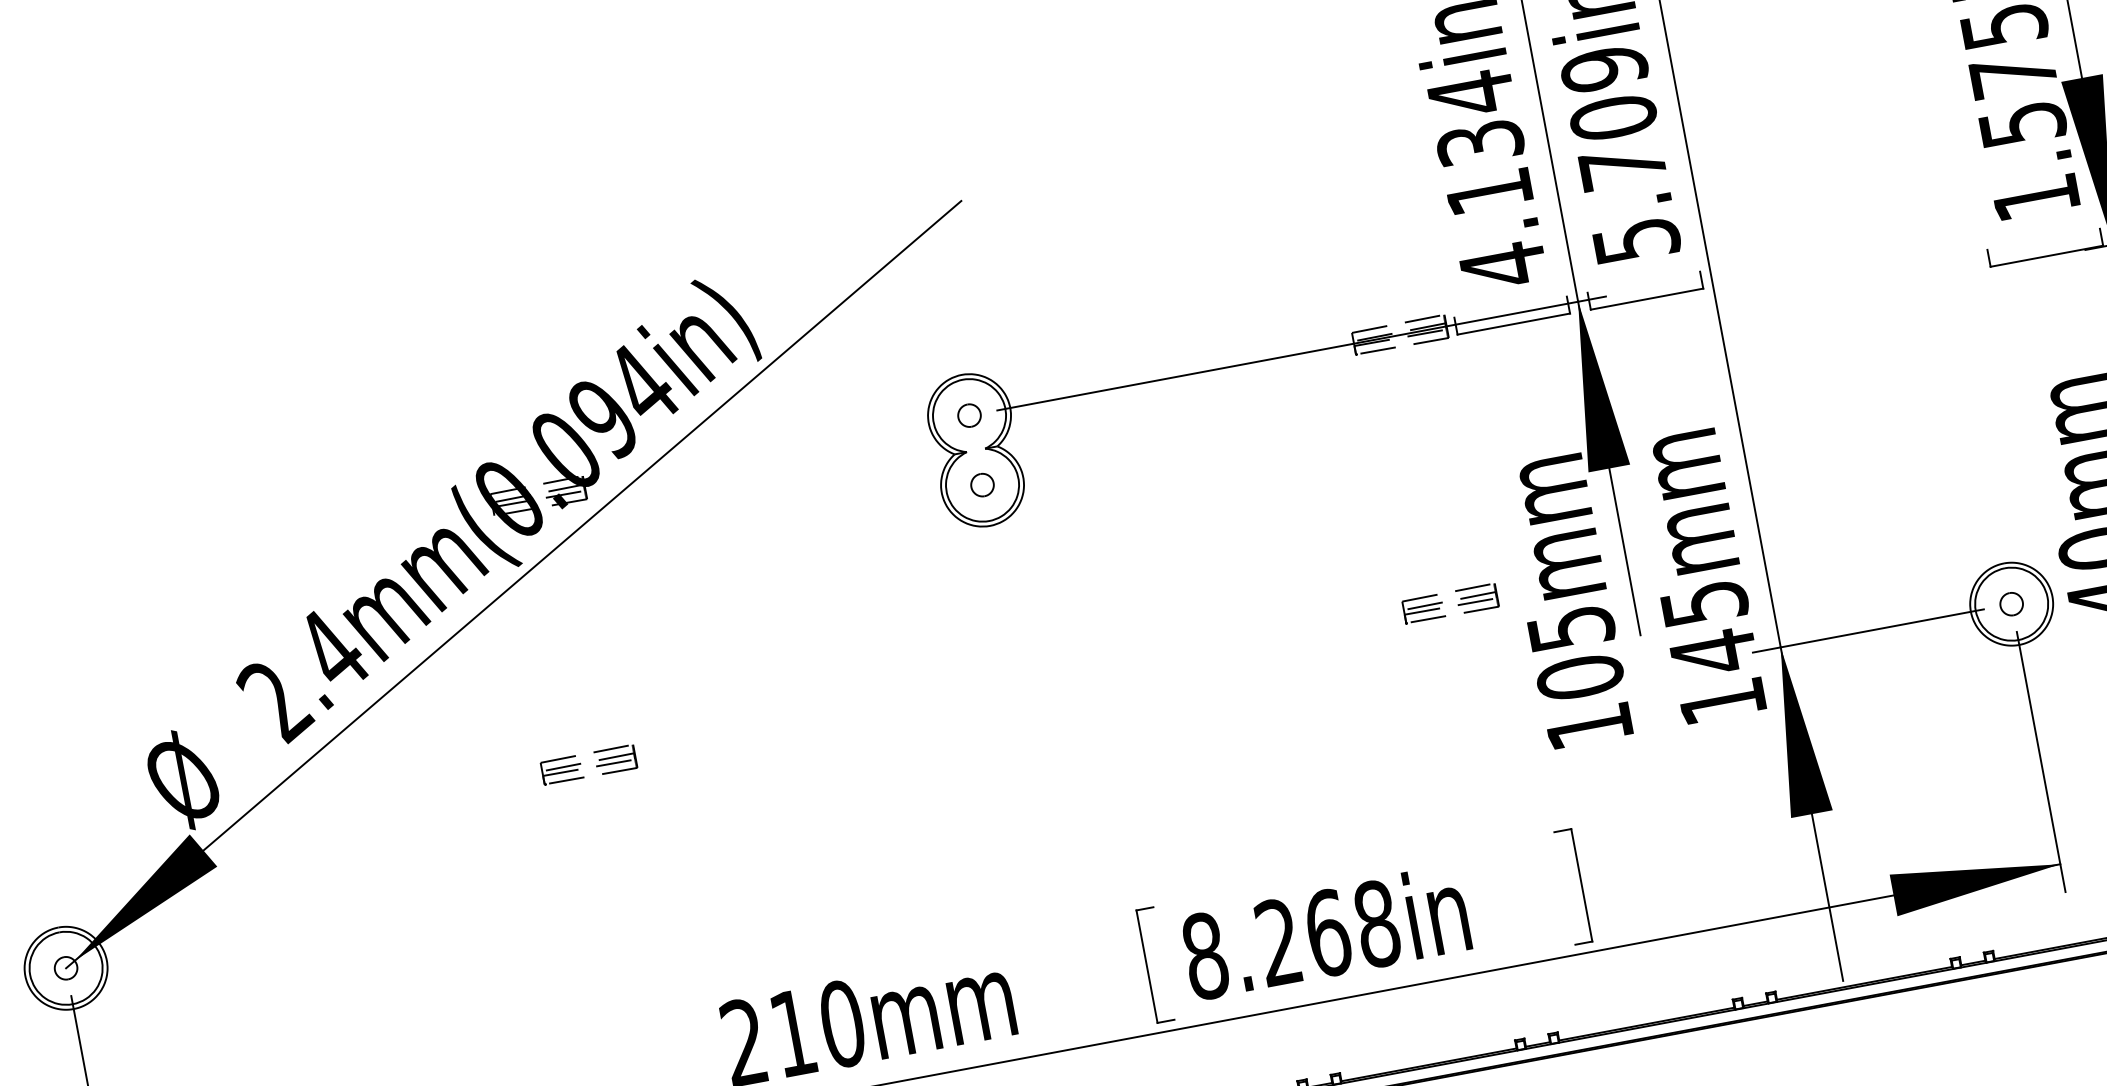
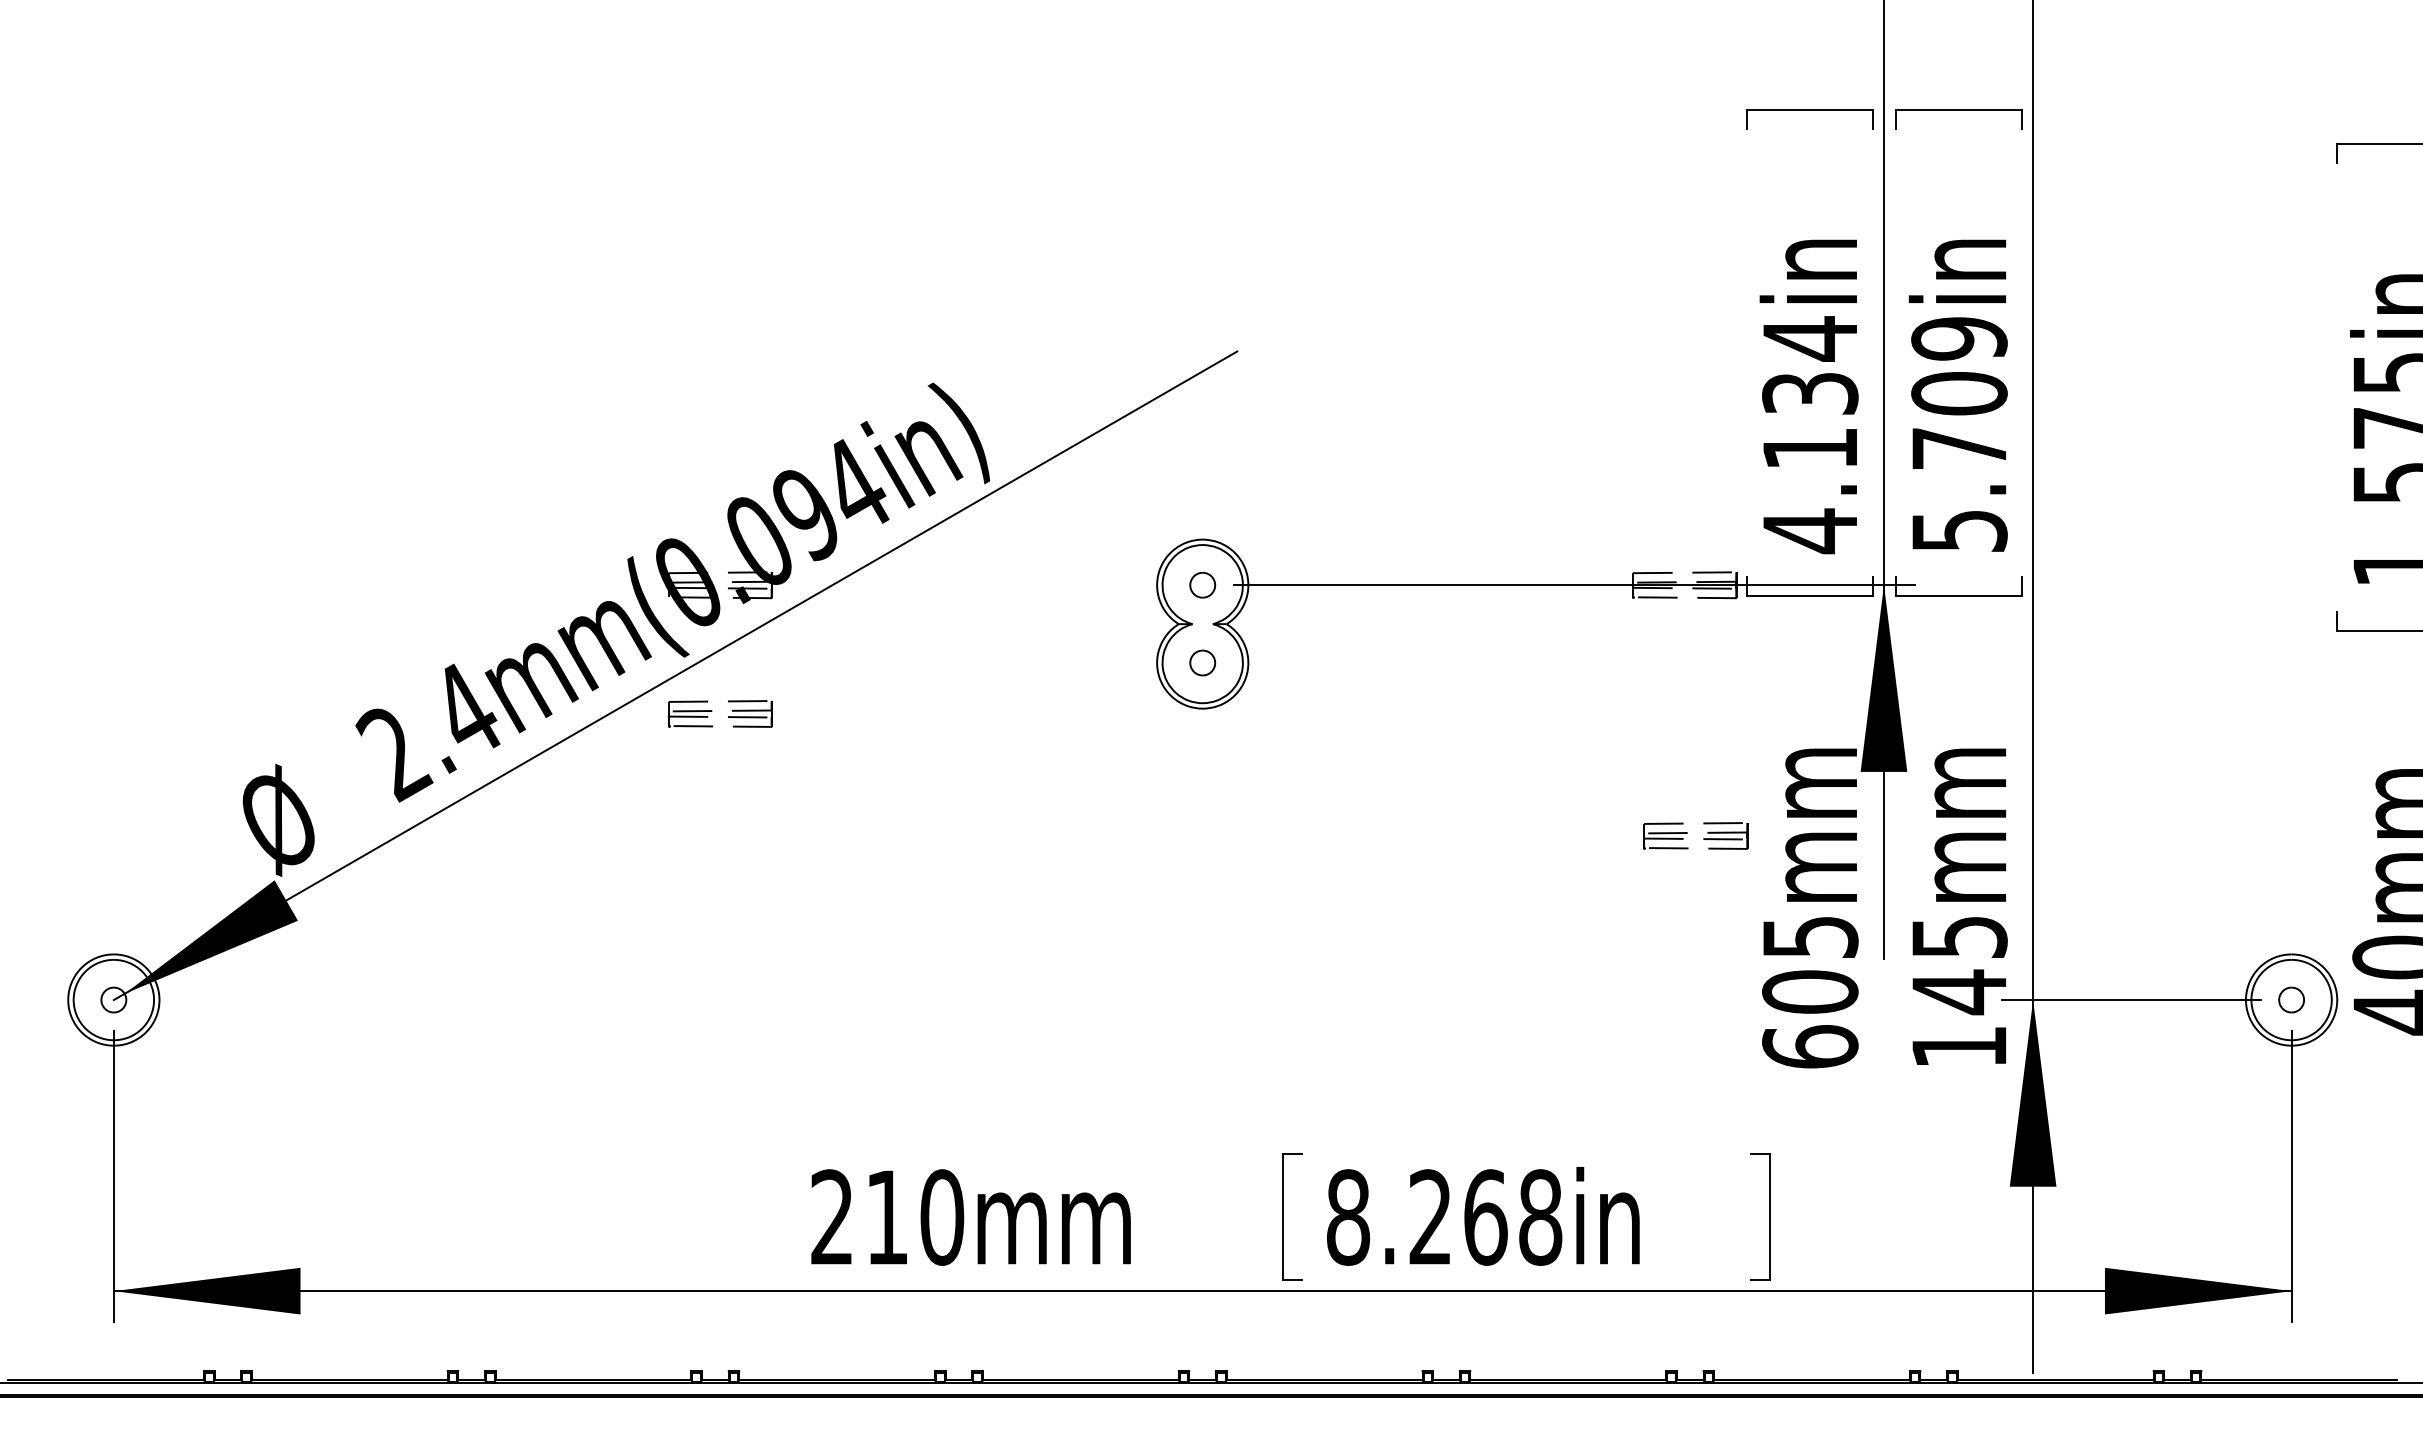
part: (1442, 602) -> (1687, 833), moved
text: (1589, 726) -> (1810, 1046), 105mm -> 605mm
part: (581, 764) -> (712, 711), moved

